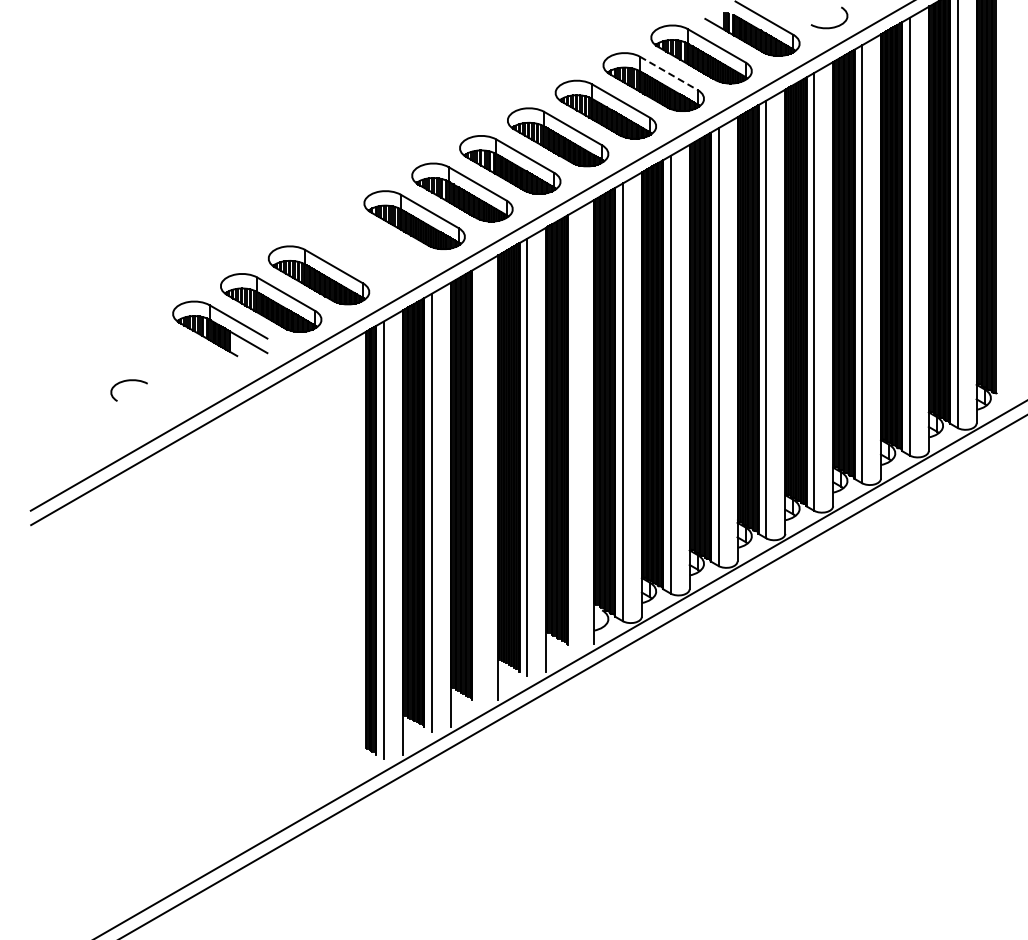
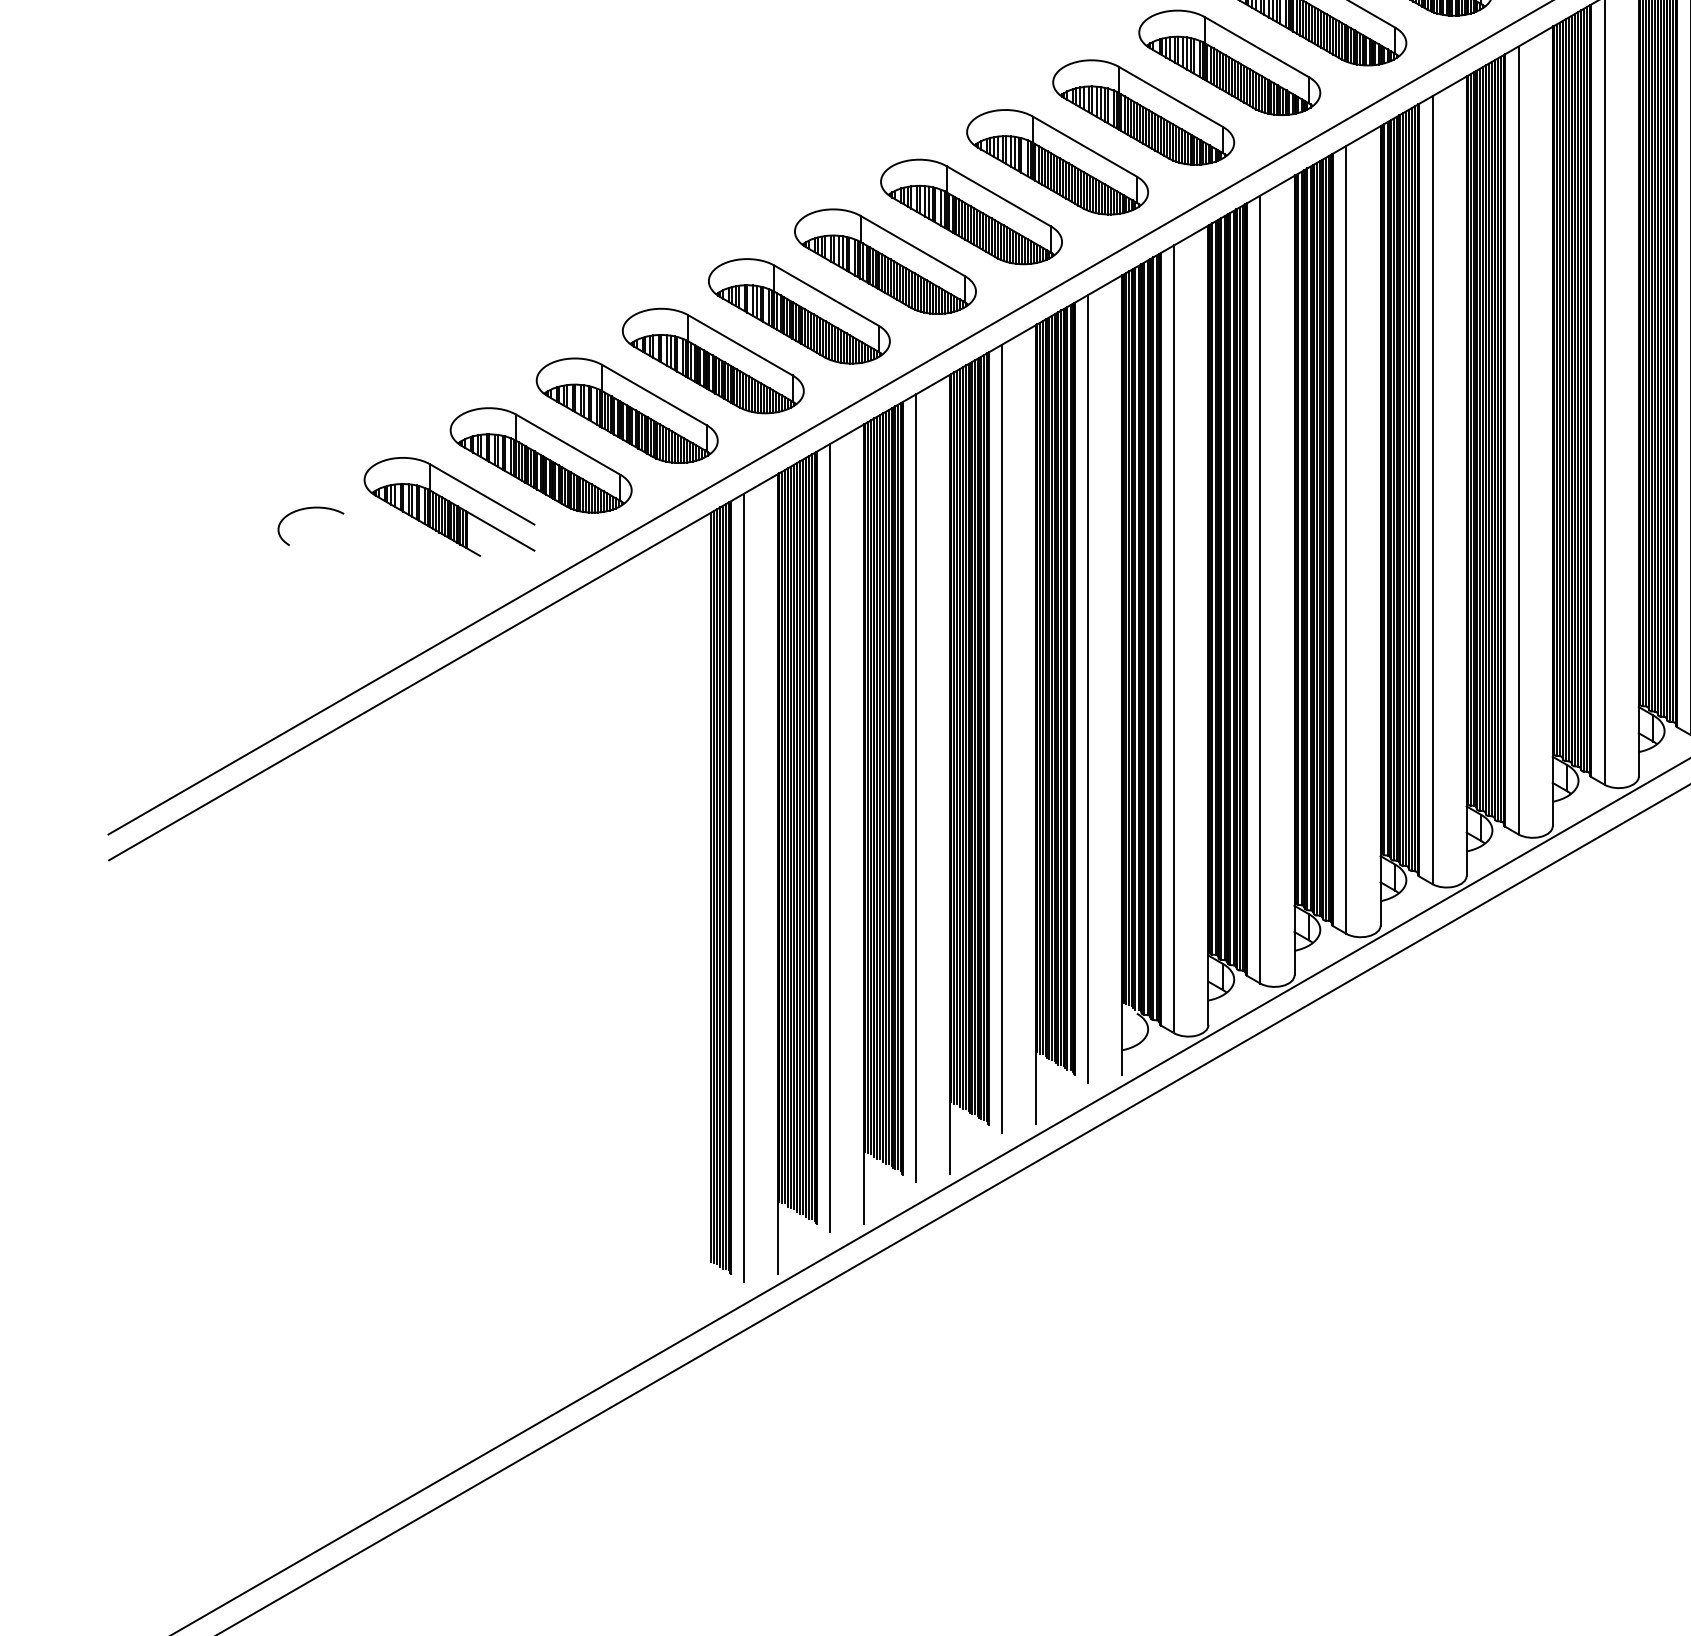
line: (669, 73) -> (1258, 47), dashed -> solid
part: (366, 247) -> (712, 360), added
curve: (128, 381) -> (309, 509), moved
line: (575, 429) -> (1088, 688), added
line: (479, 485) -> (916, 788), added

